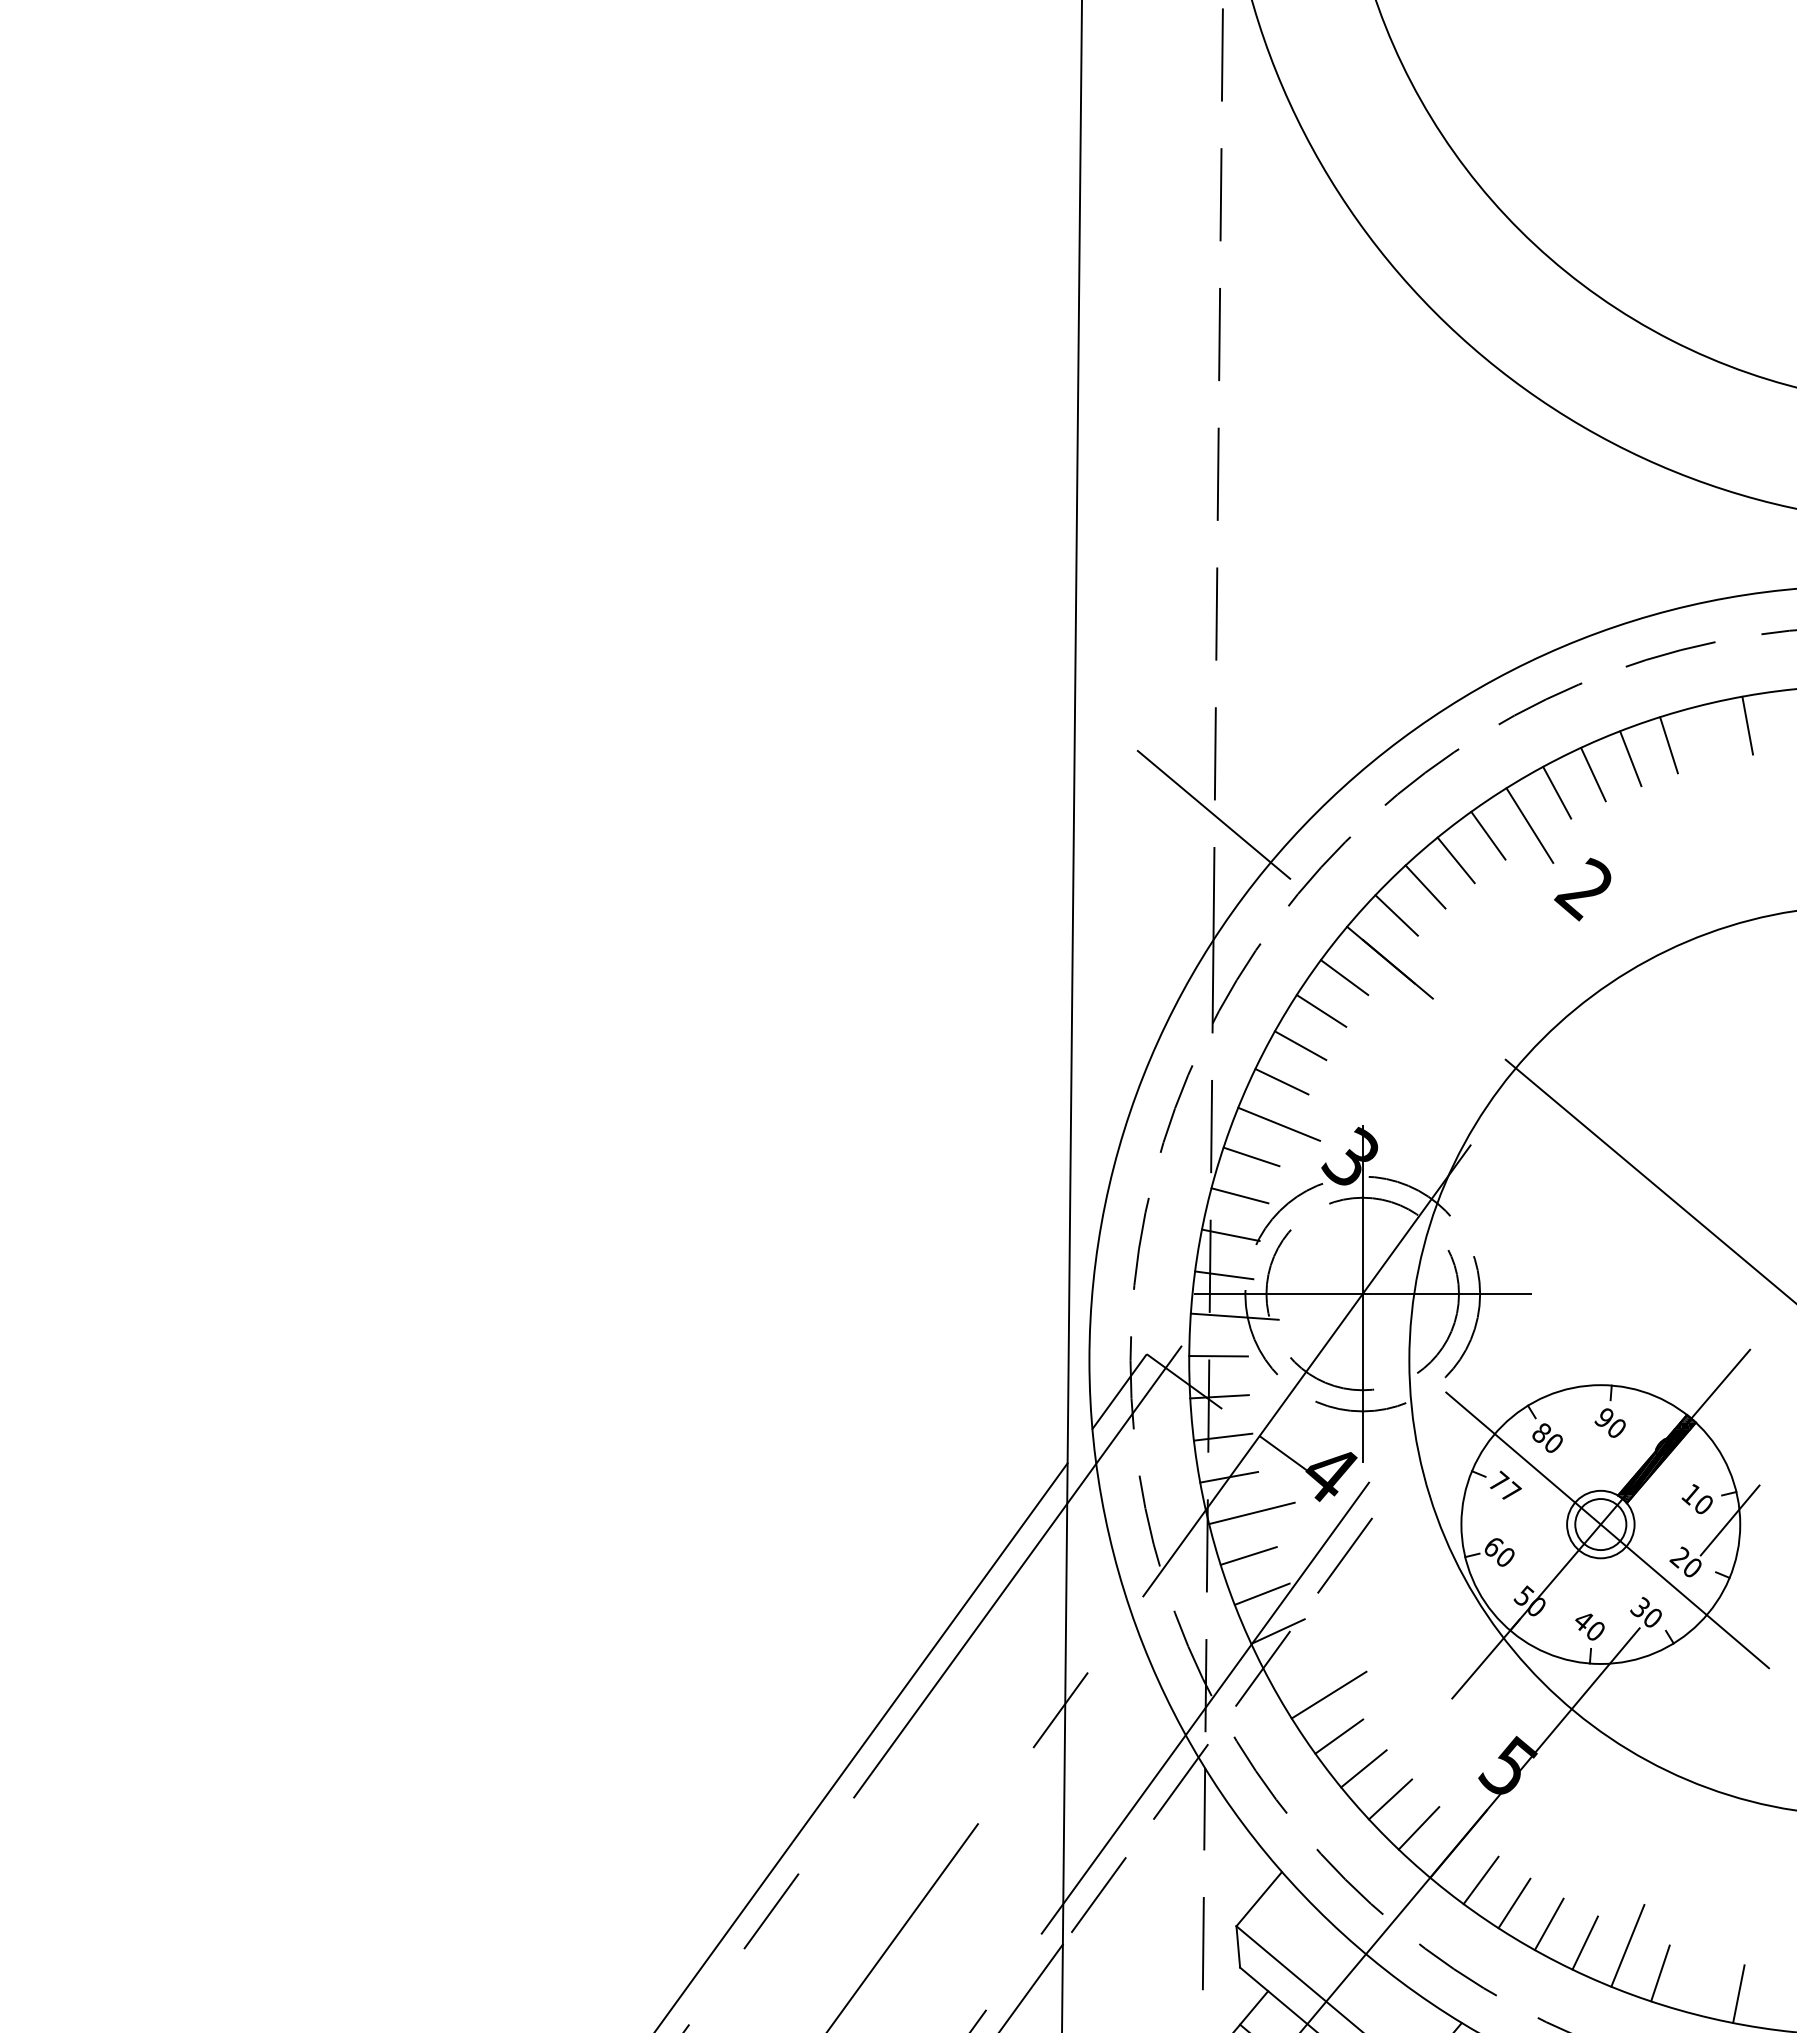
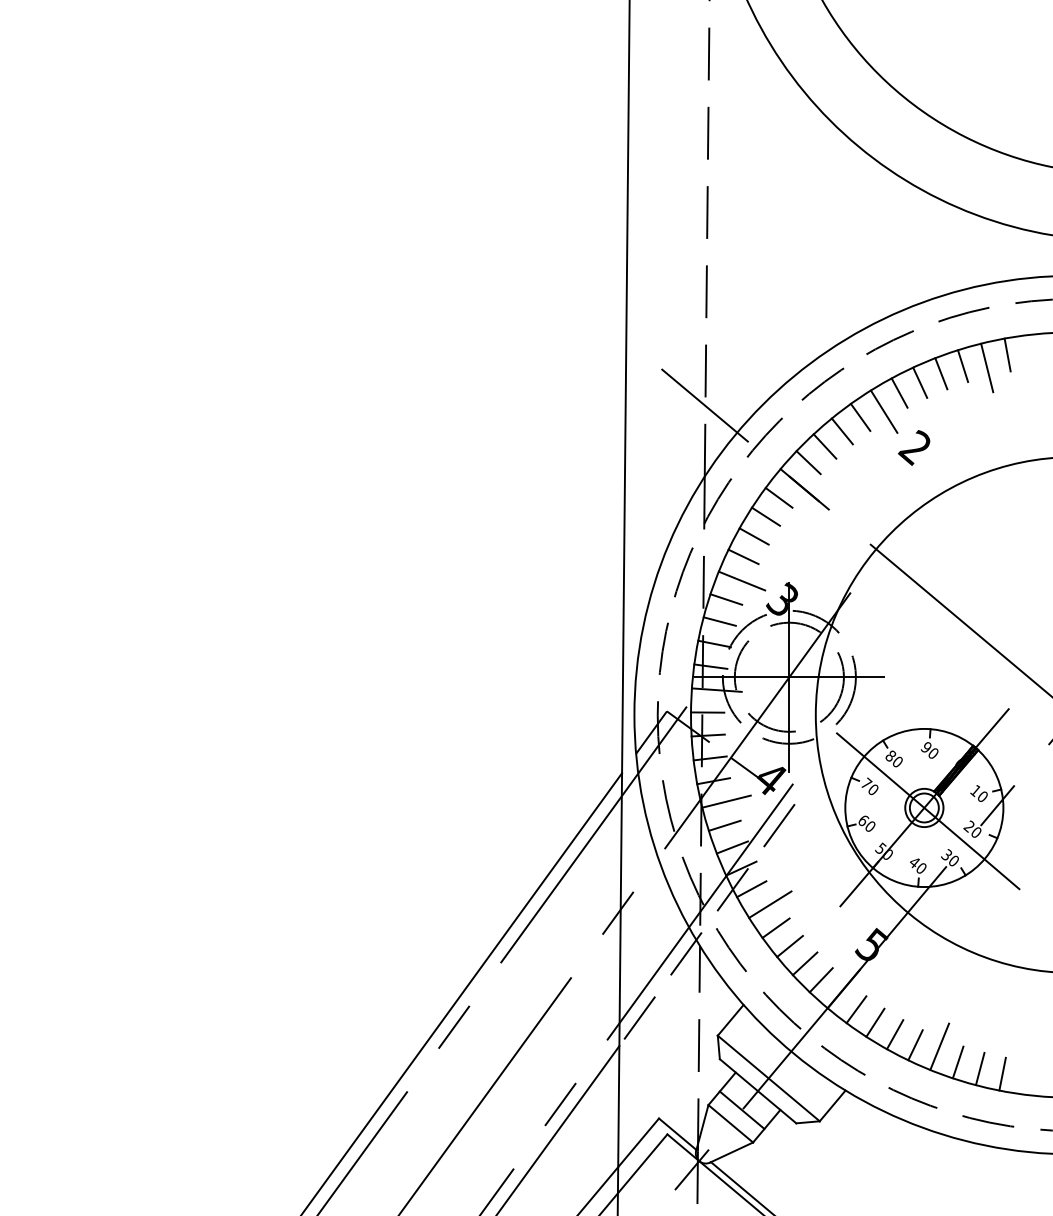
line: (1712, 747) -> (987, 367), added
text: (1511, 1491) -> (873, 789), 77 -> 70
line: (1295, 1668) -> (751, 889), added
line: (1698, 1984) -> (979, 1068), added

